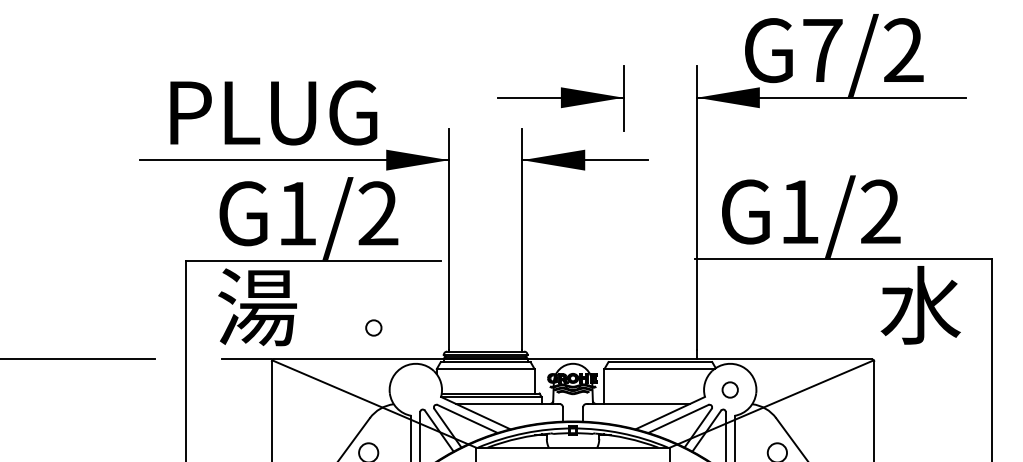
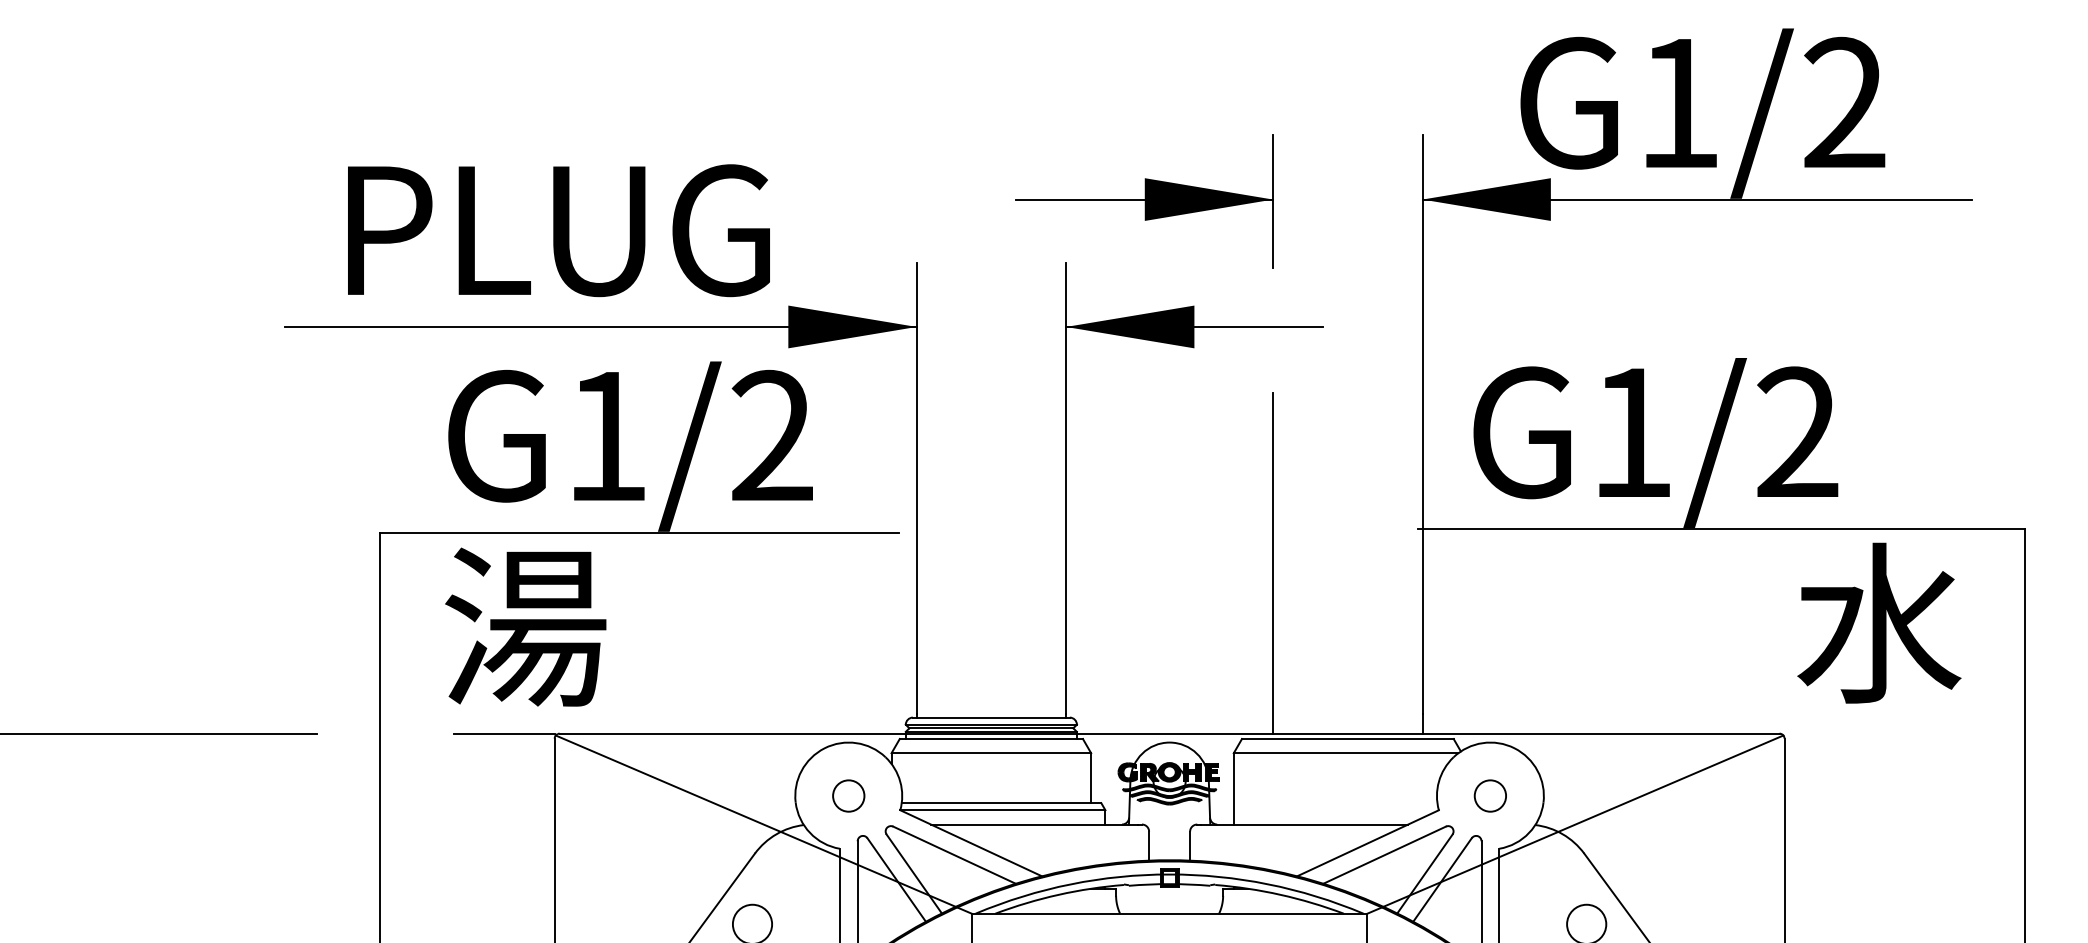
text: (822, 50) -> (1678, 103), G7/2 -> G1/2
line: (623, 275) -> (1272, 562), added
circle: (373, 327) -> (848, 794), moved

